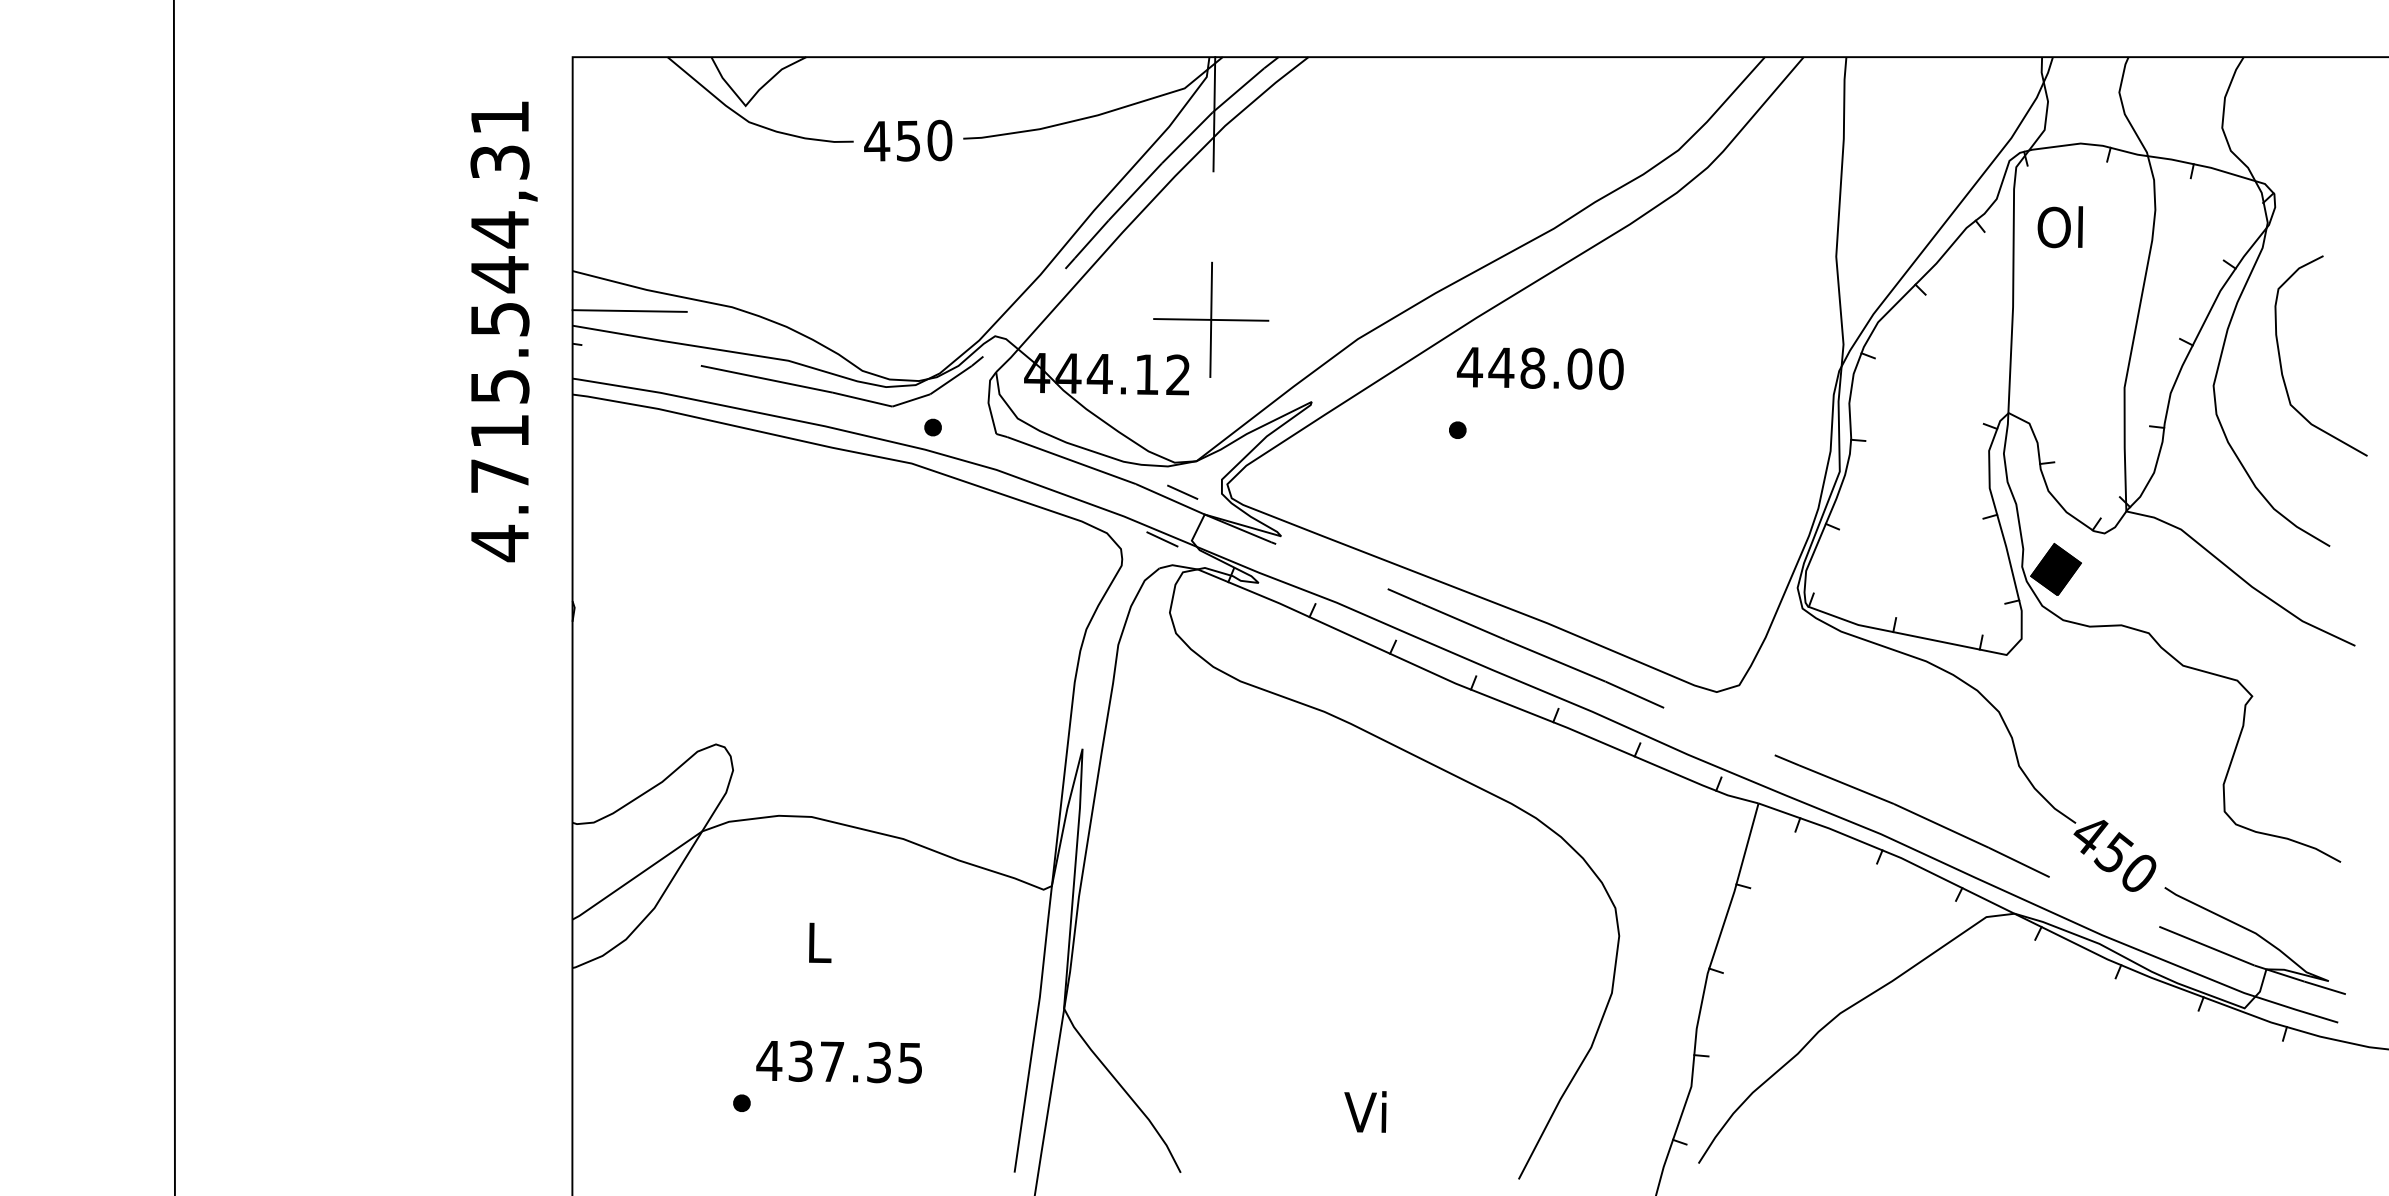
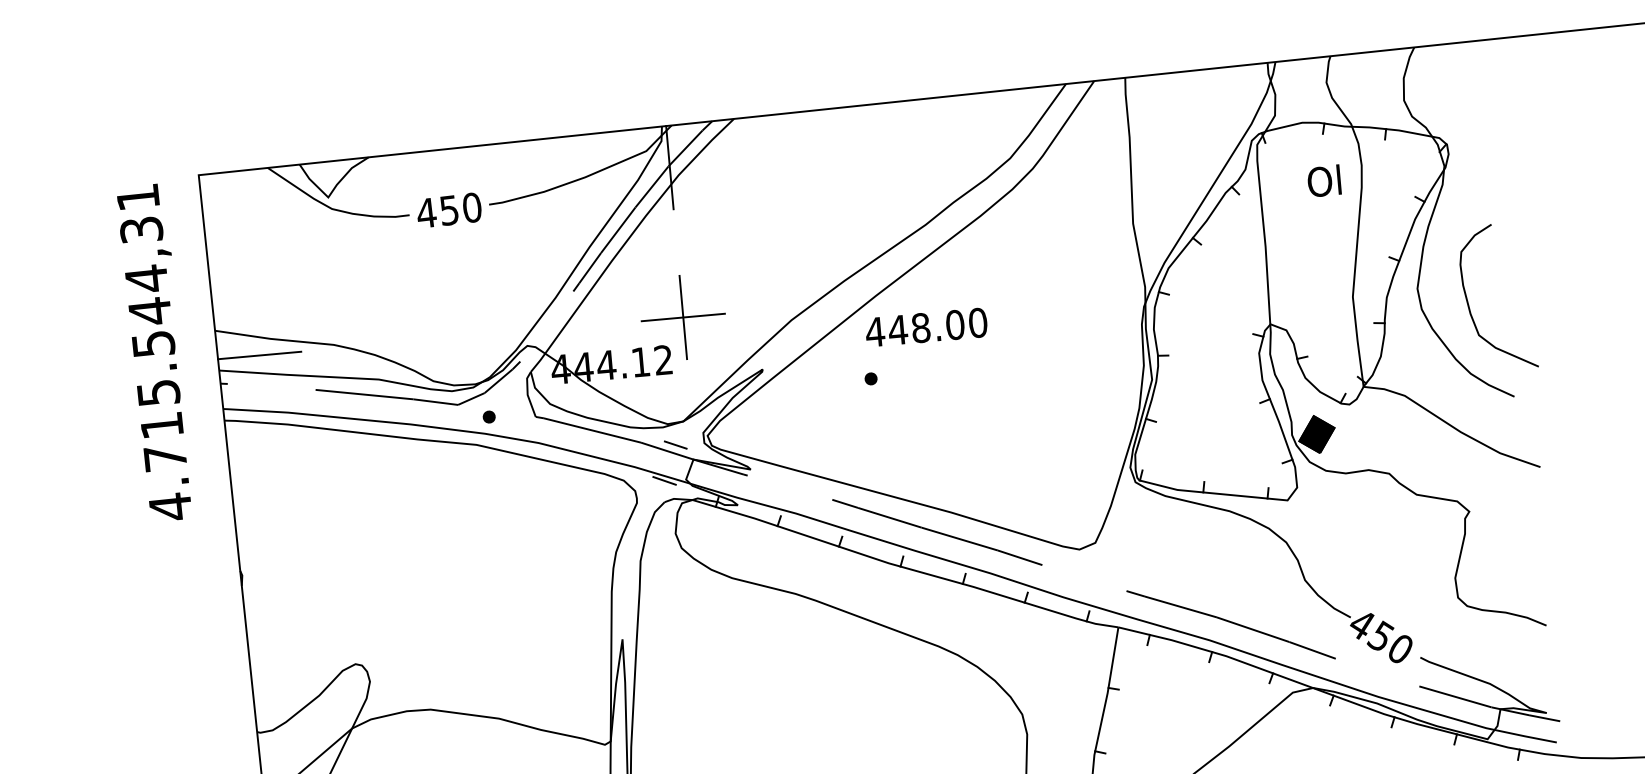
text: (2059, 227) -> (1323, 181), moved
text: (503, 331) -> (156, 352), moved
curve: (2281, 361) -> (1469, 304), moved

